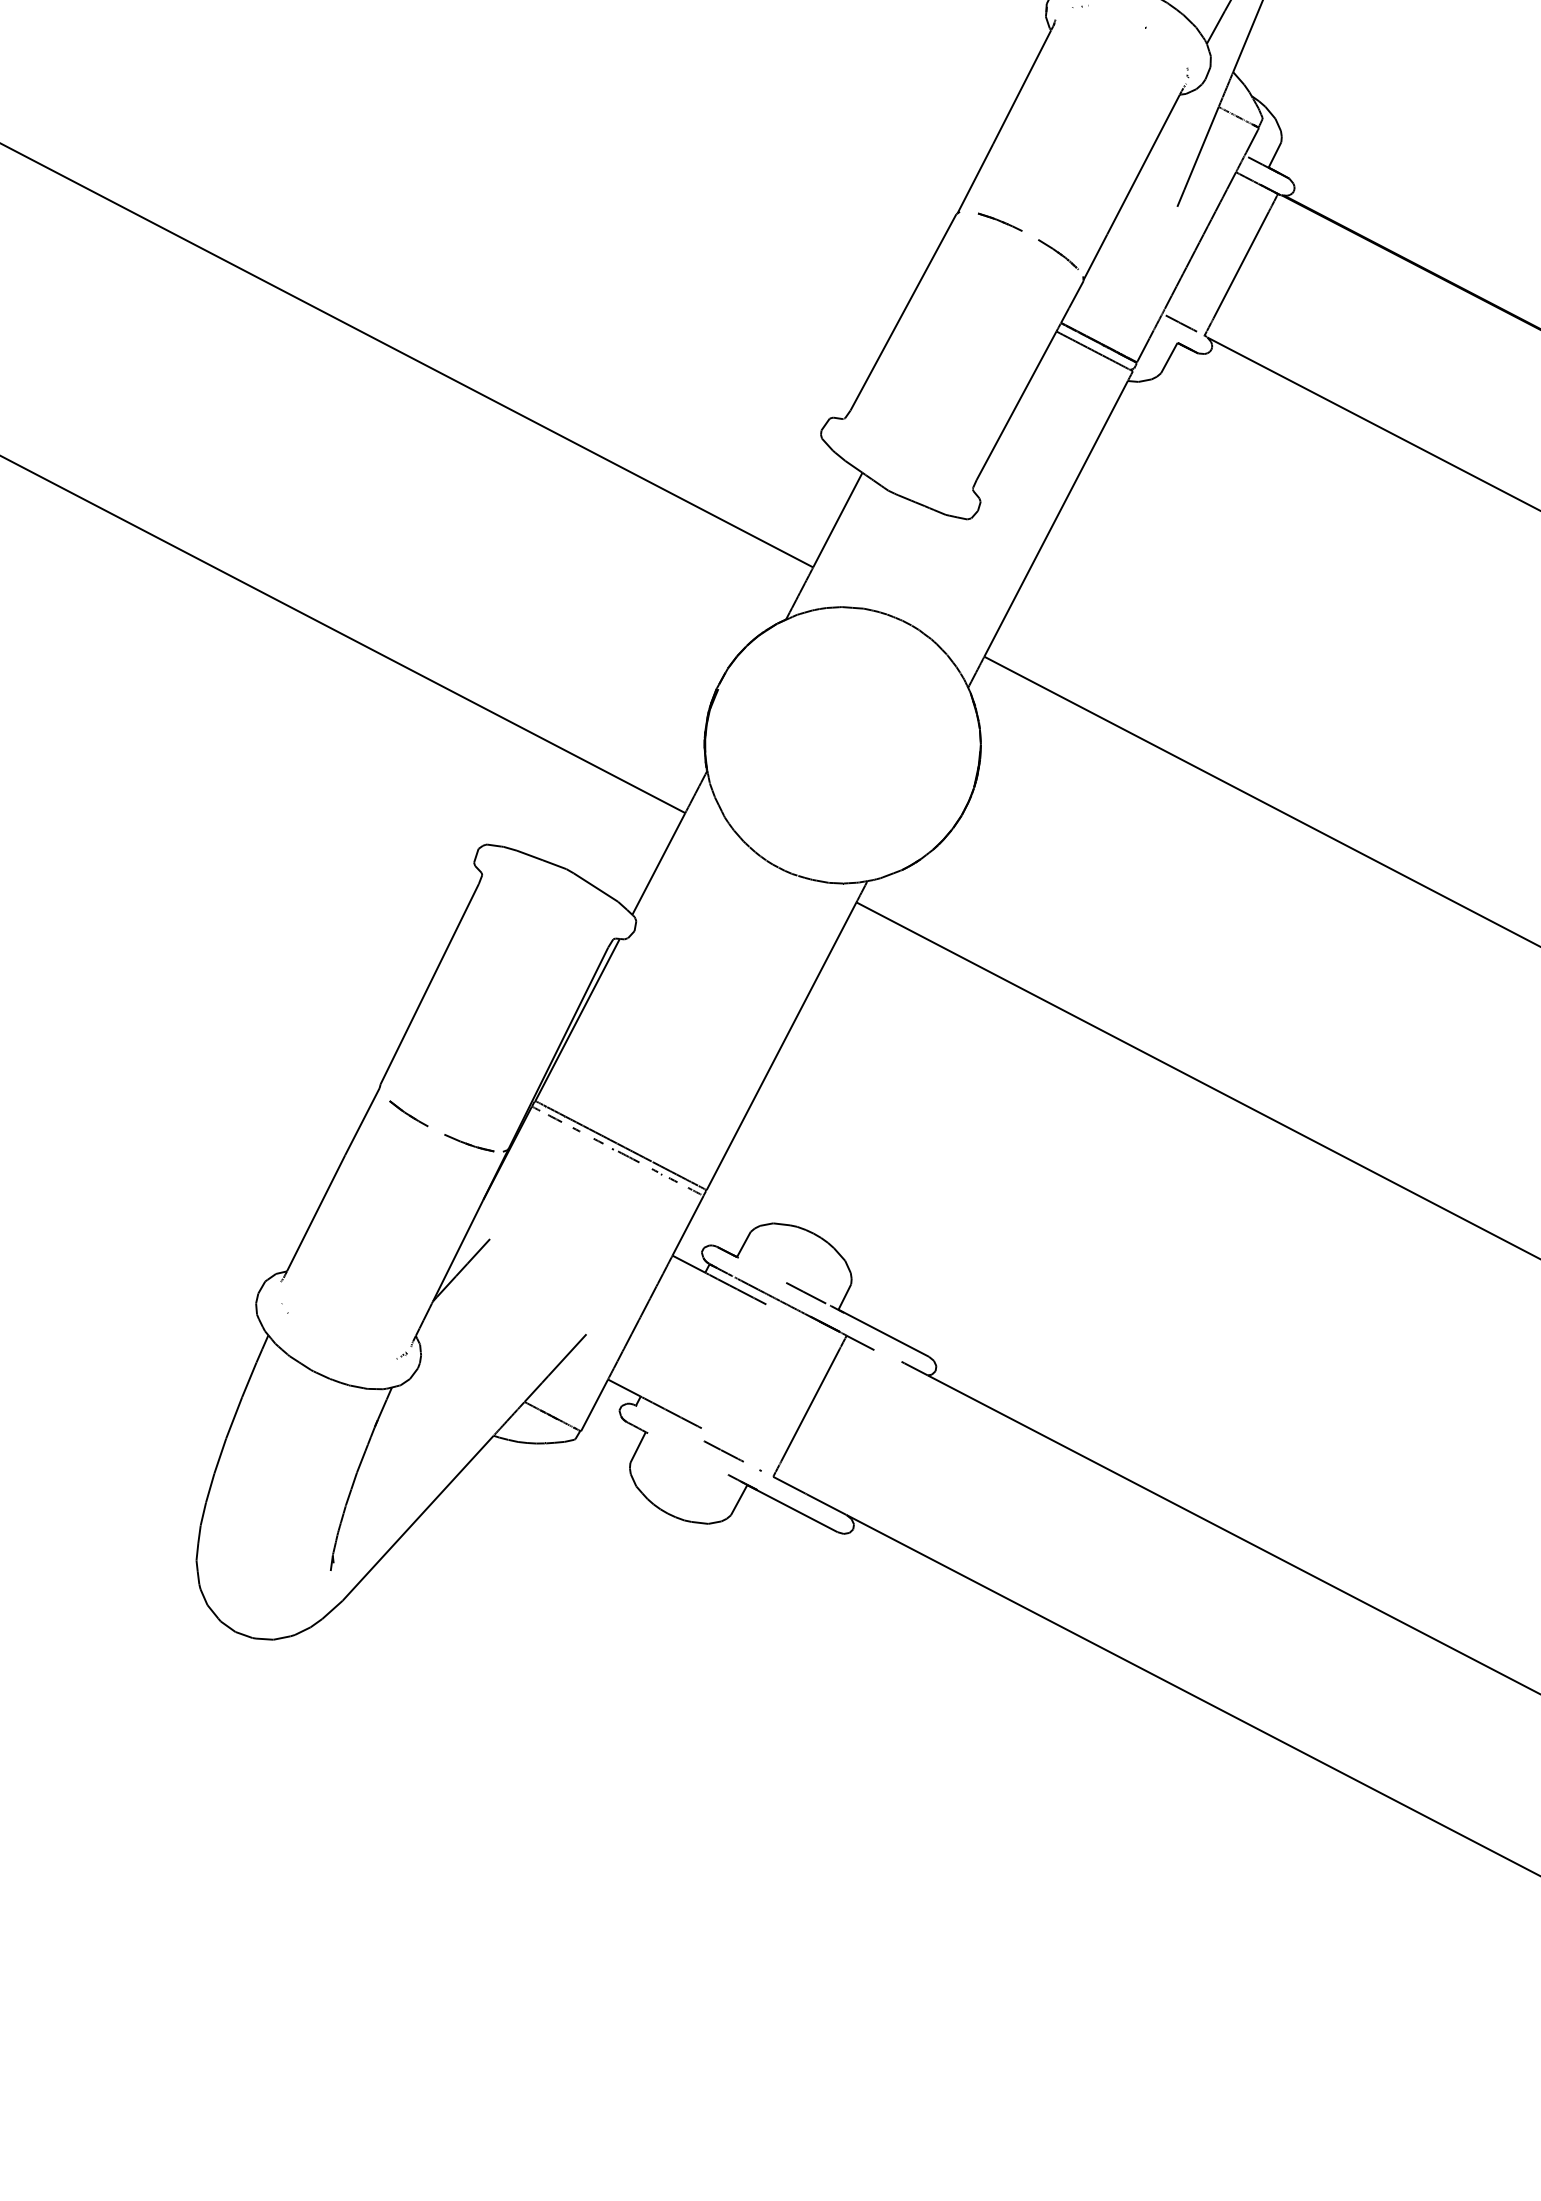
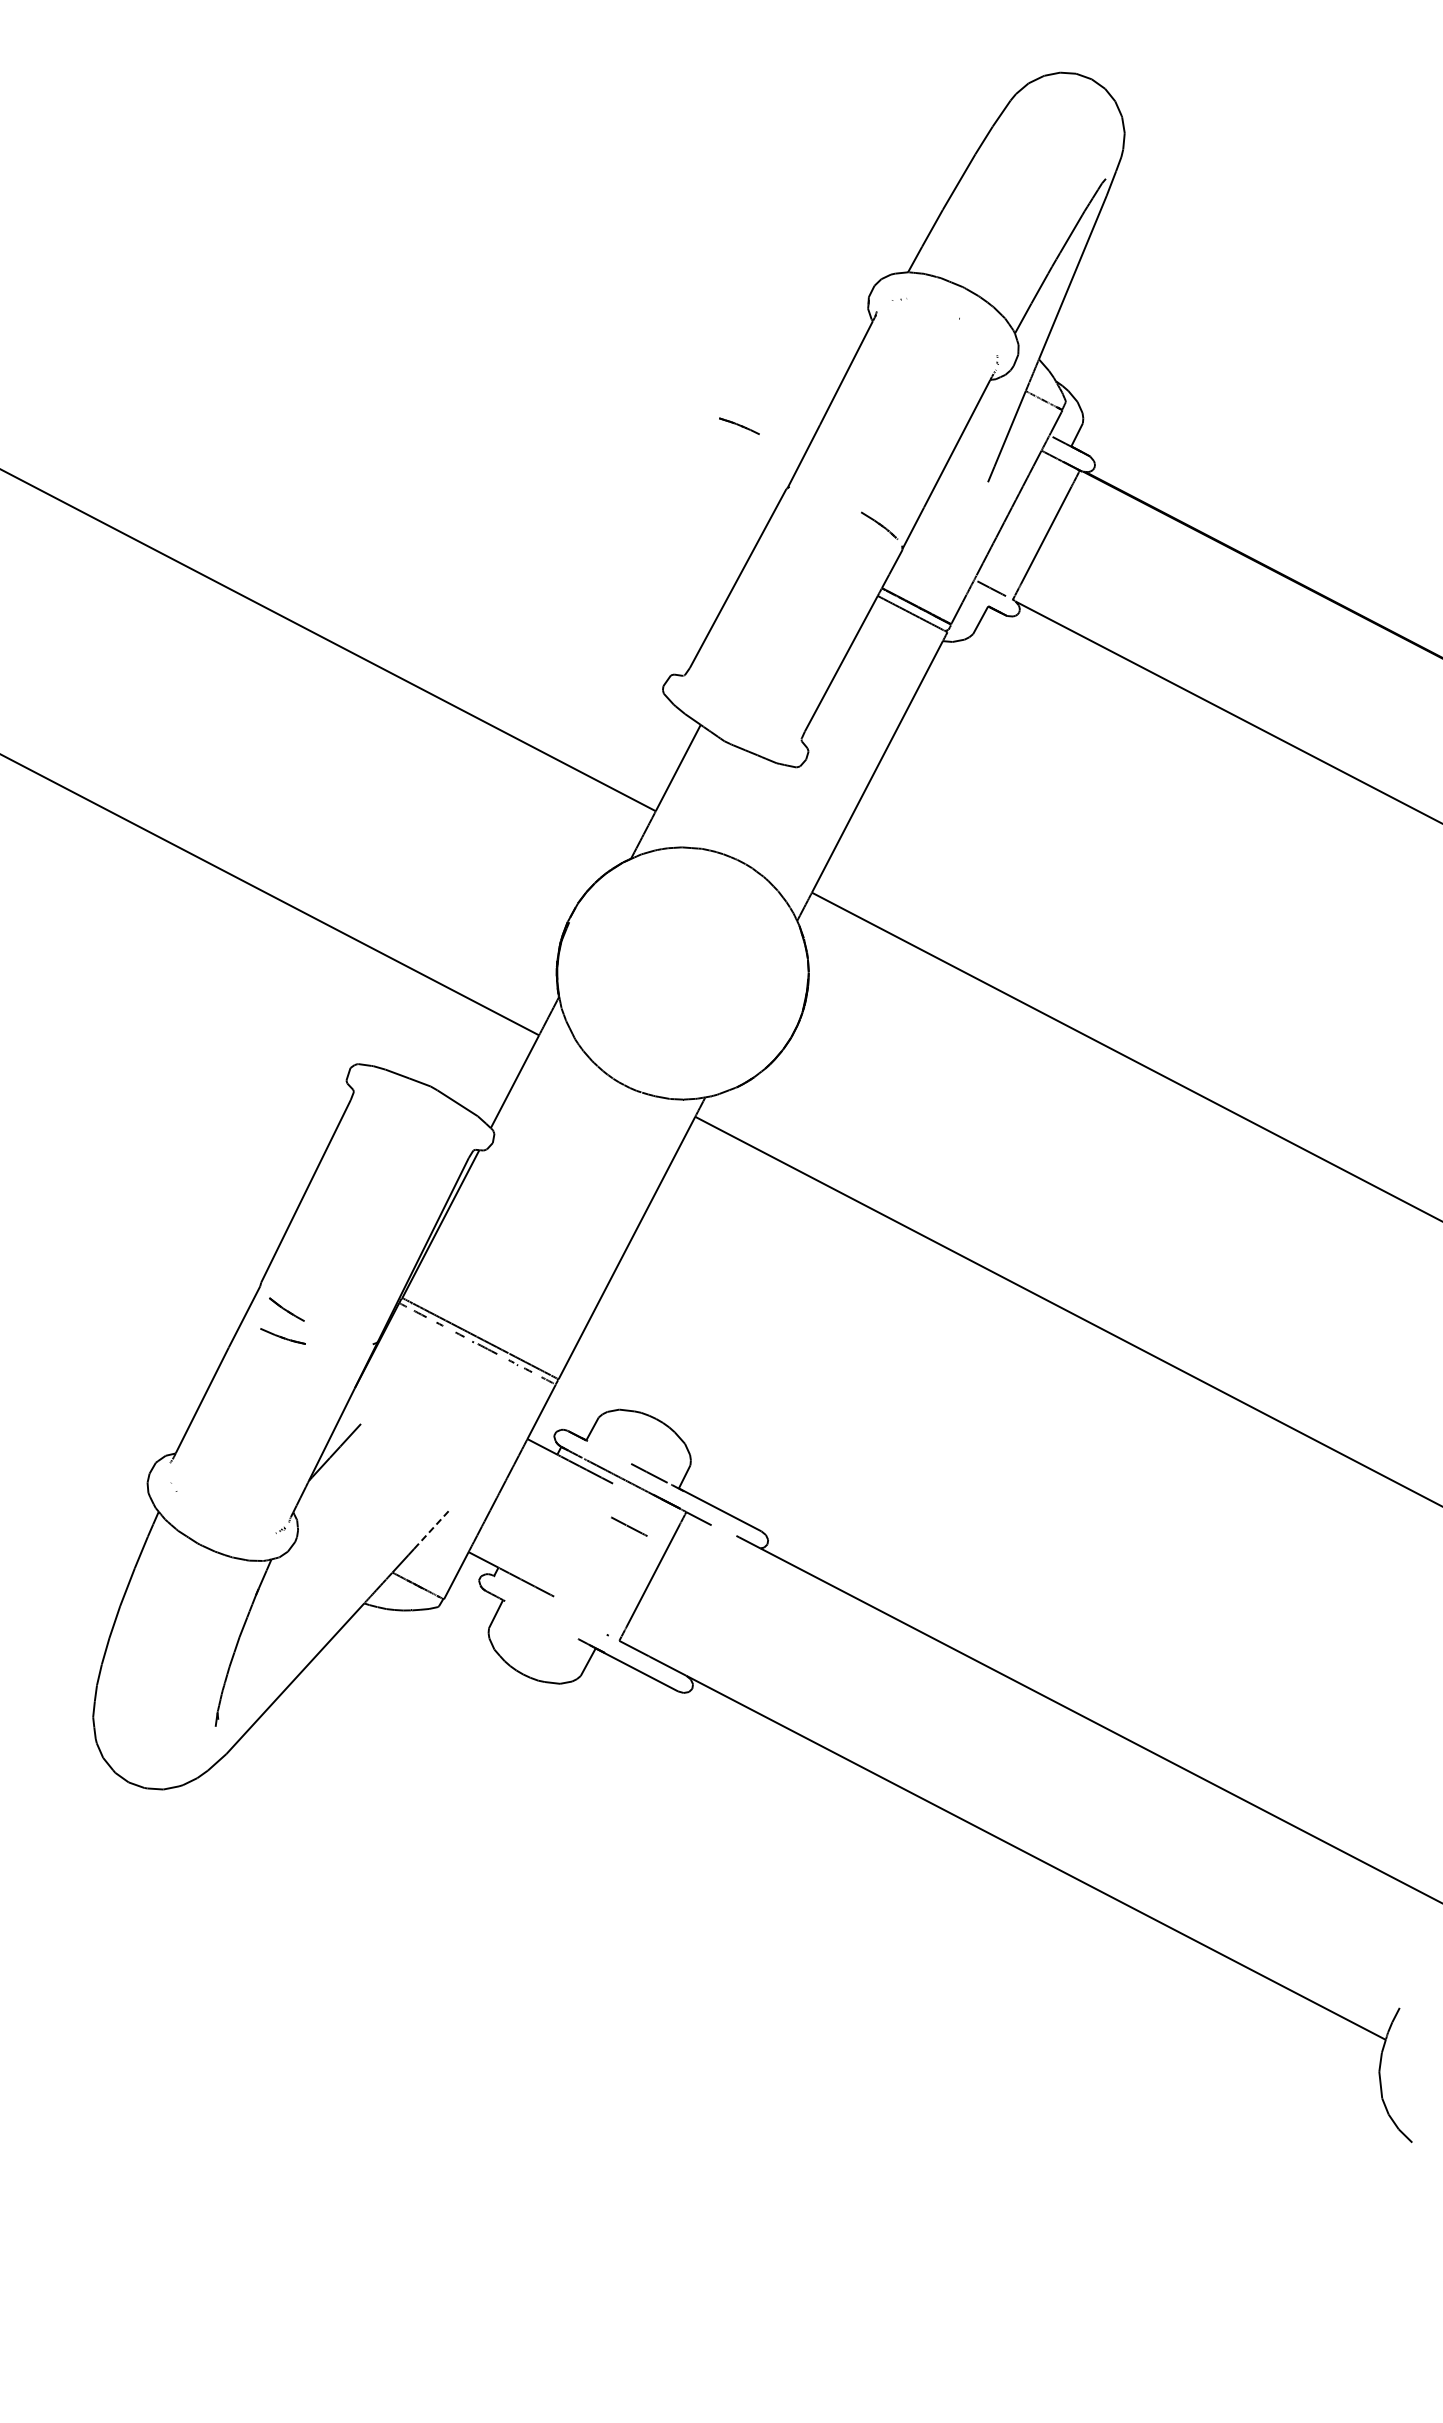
part: (1000, 221) -> (739, 425), moved
part: (468, 1143) -> (282, 1336), moved
line: (567, 1354) -> (431, 1529), solid -> dashed
line: (724, 1451) -> (629, 1526), moved

